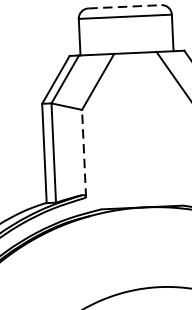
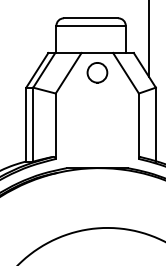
line: (125, 7) -> (91, 18), dashed -> solid
part: (136, 79) -> (97, 72), added
line: (83, 154) -> (55, 126), dashed -> solid

